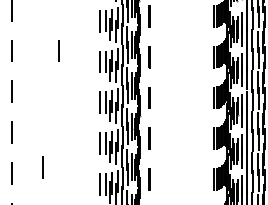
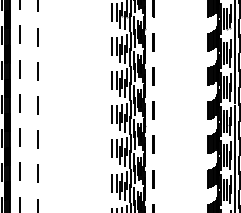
line: (58, 51) -> (76, 71), removed
line: (42, 166) -> (63, 168), removed

